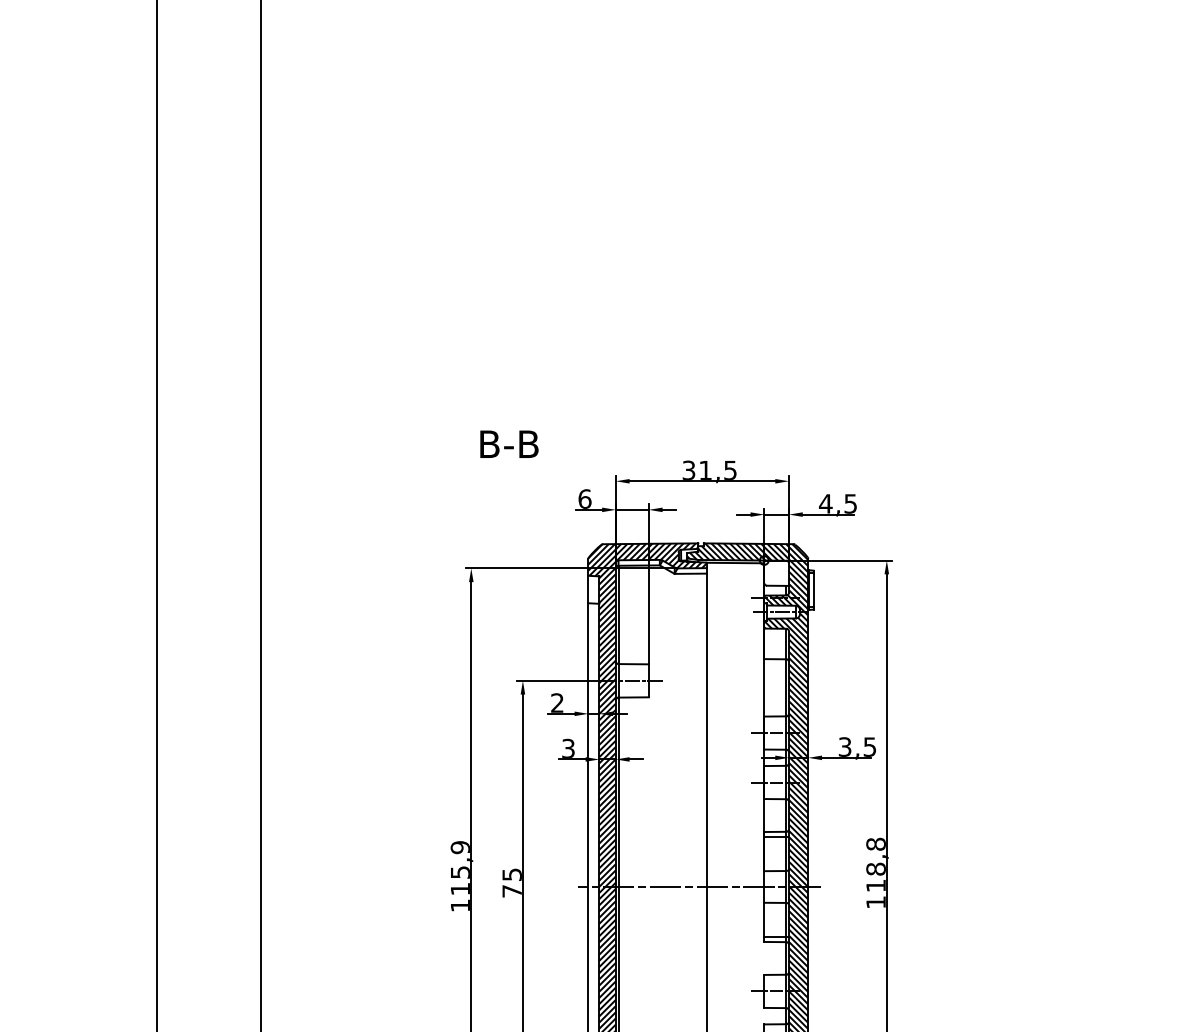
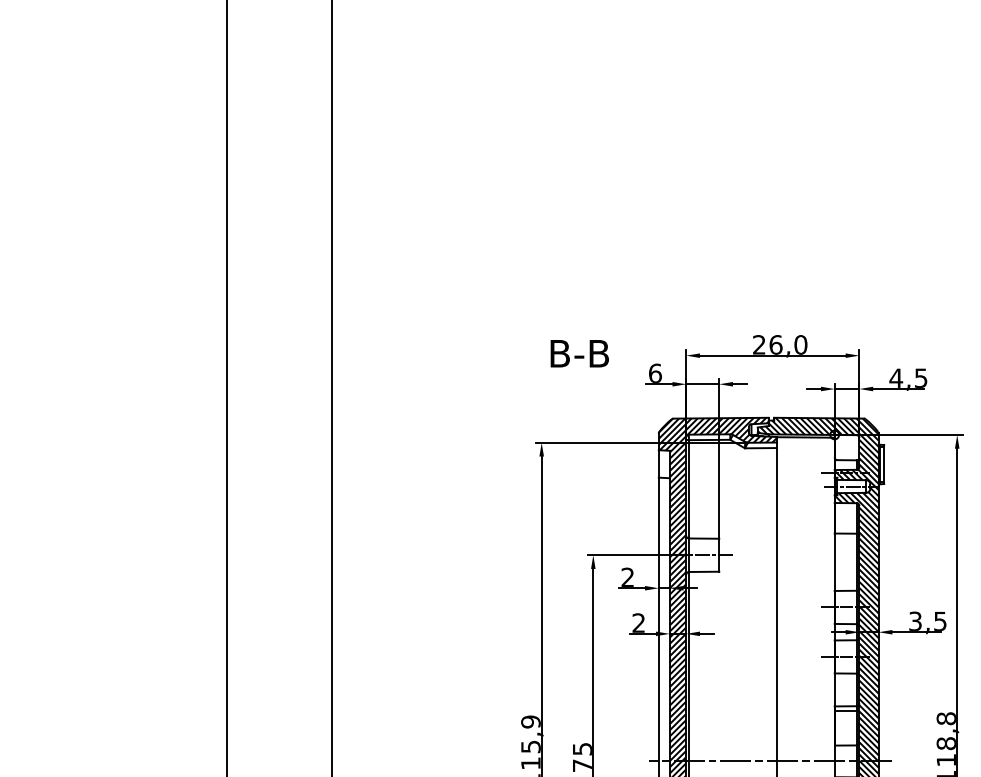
text: (509, 443) -> (579, 352), moved
text: (709, 469) -> (779, 343), 31,5 -> 26,0
text: (568, 748) -> (638, 622), 3 -> 2

